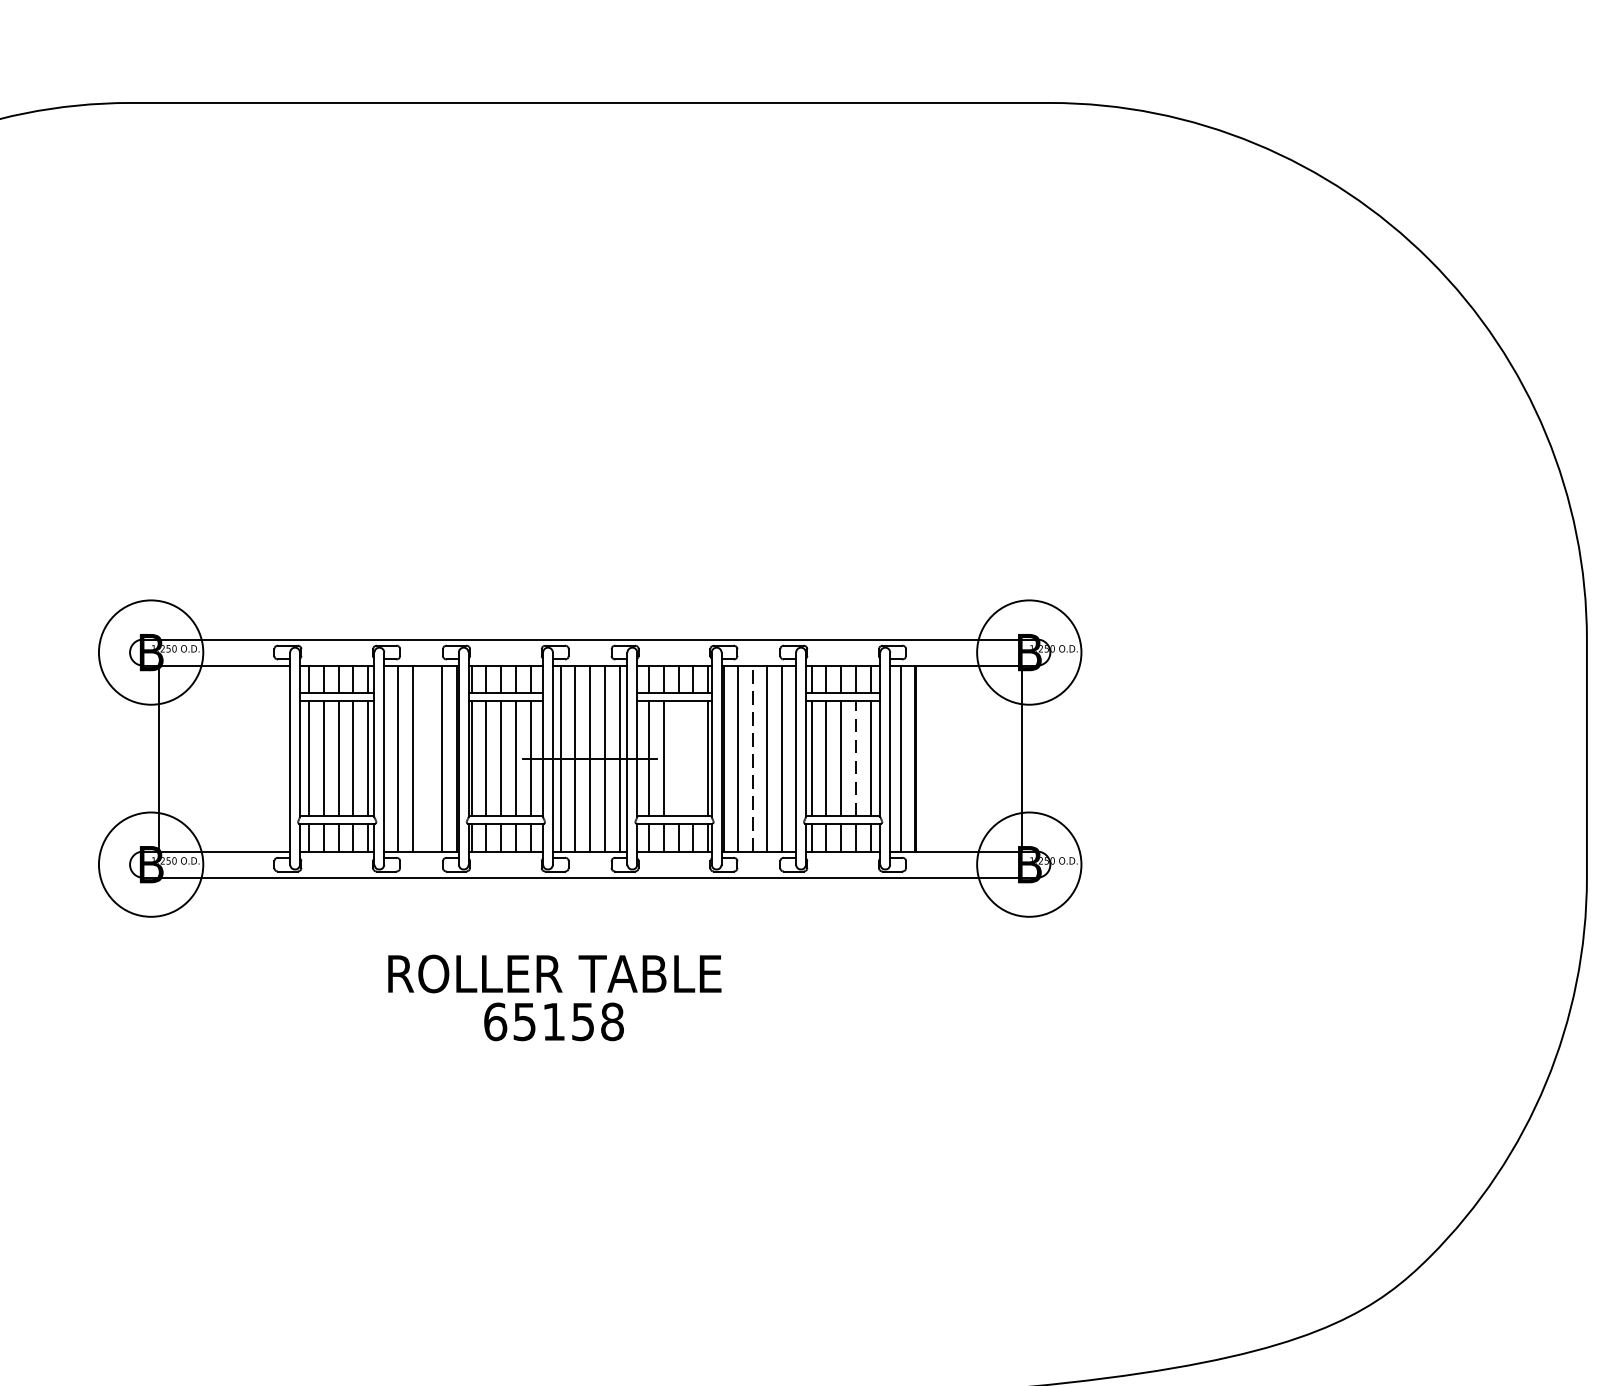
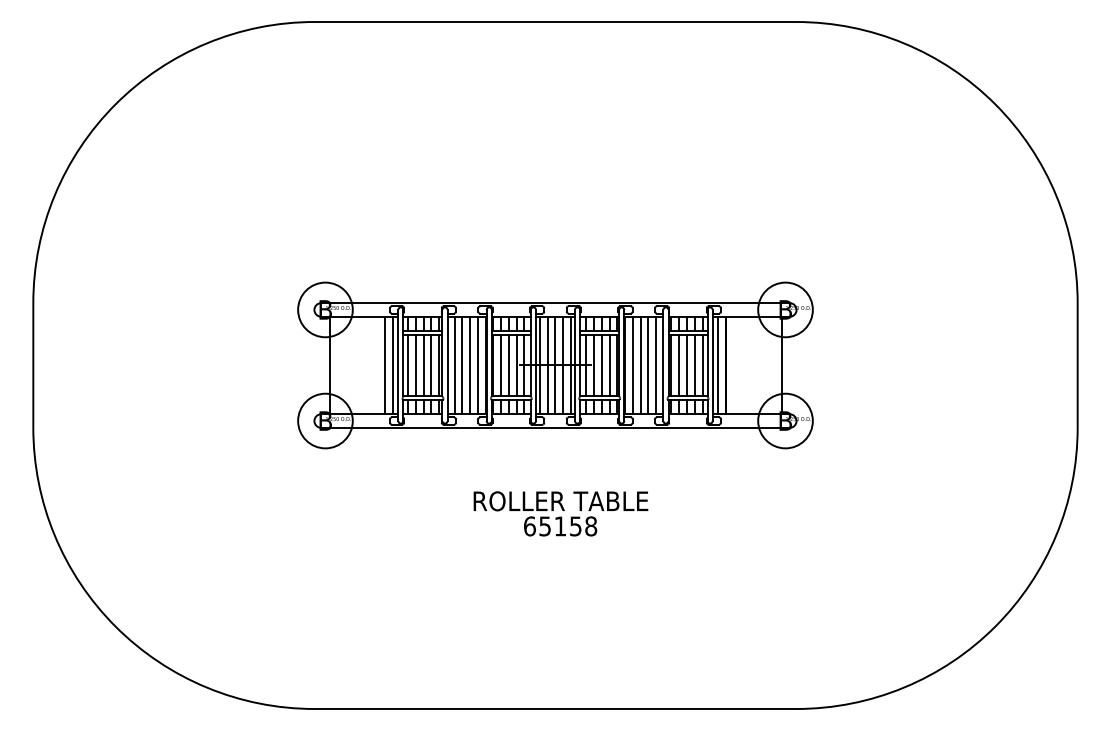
line: (265, 758) -> (385, 365), added
line: (279, 758) -> (392, 365), added
line: (427, 758) -> (470, 365), added
line: (678, 758) -> (601, 365), added
line: (693, 758) -> (609, 365), added
line: (752, 758) -> (640, 365), dashed -> solid
line: (855, 758) -> (694, 365), dashed -> solid
text: (553, 997) -> (560, 513), moved

